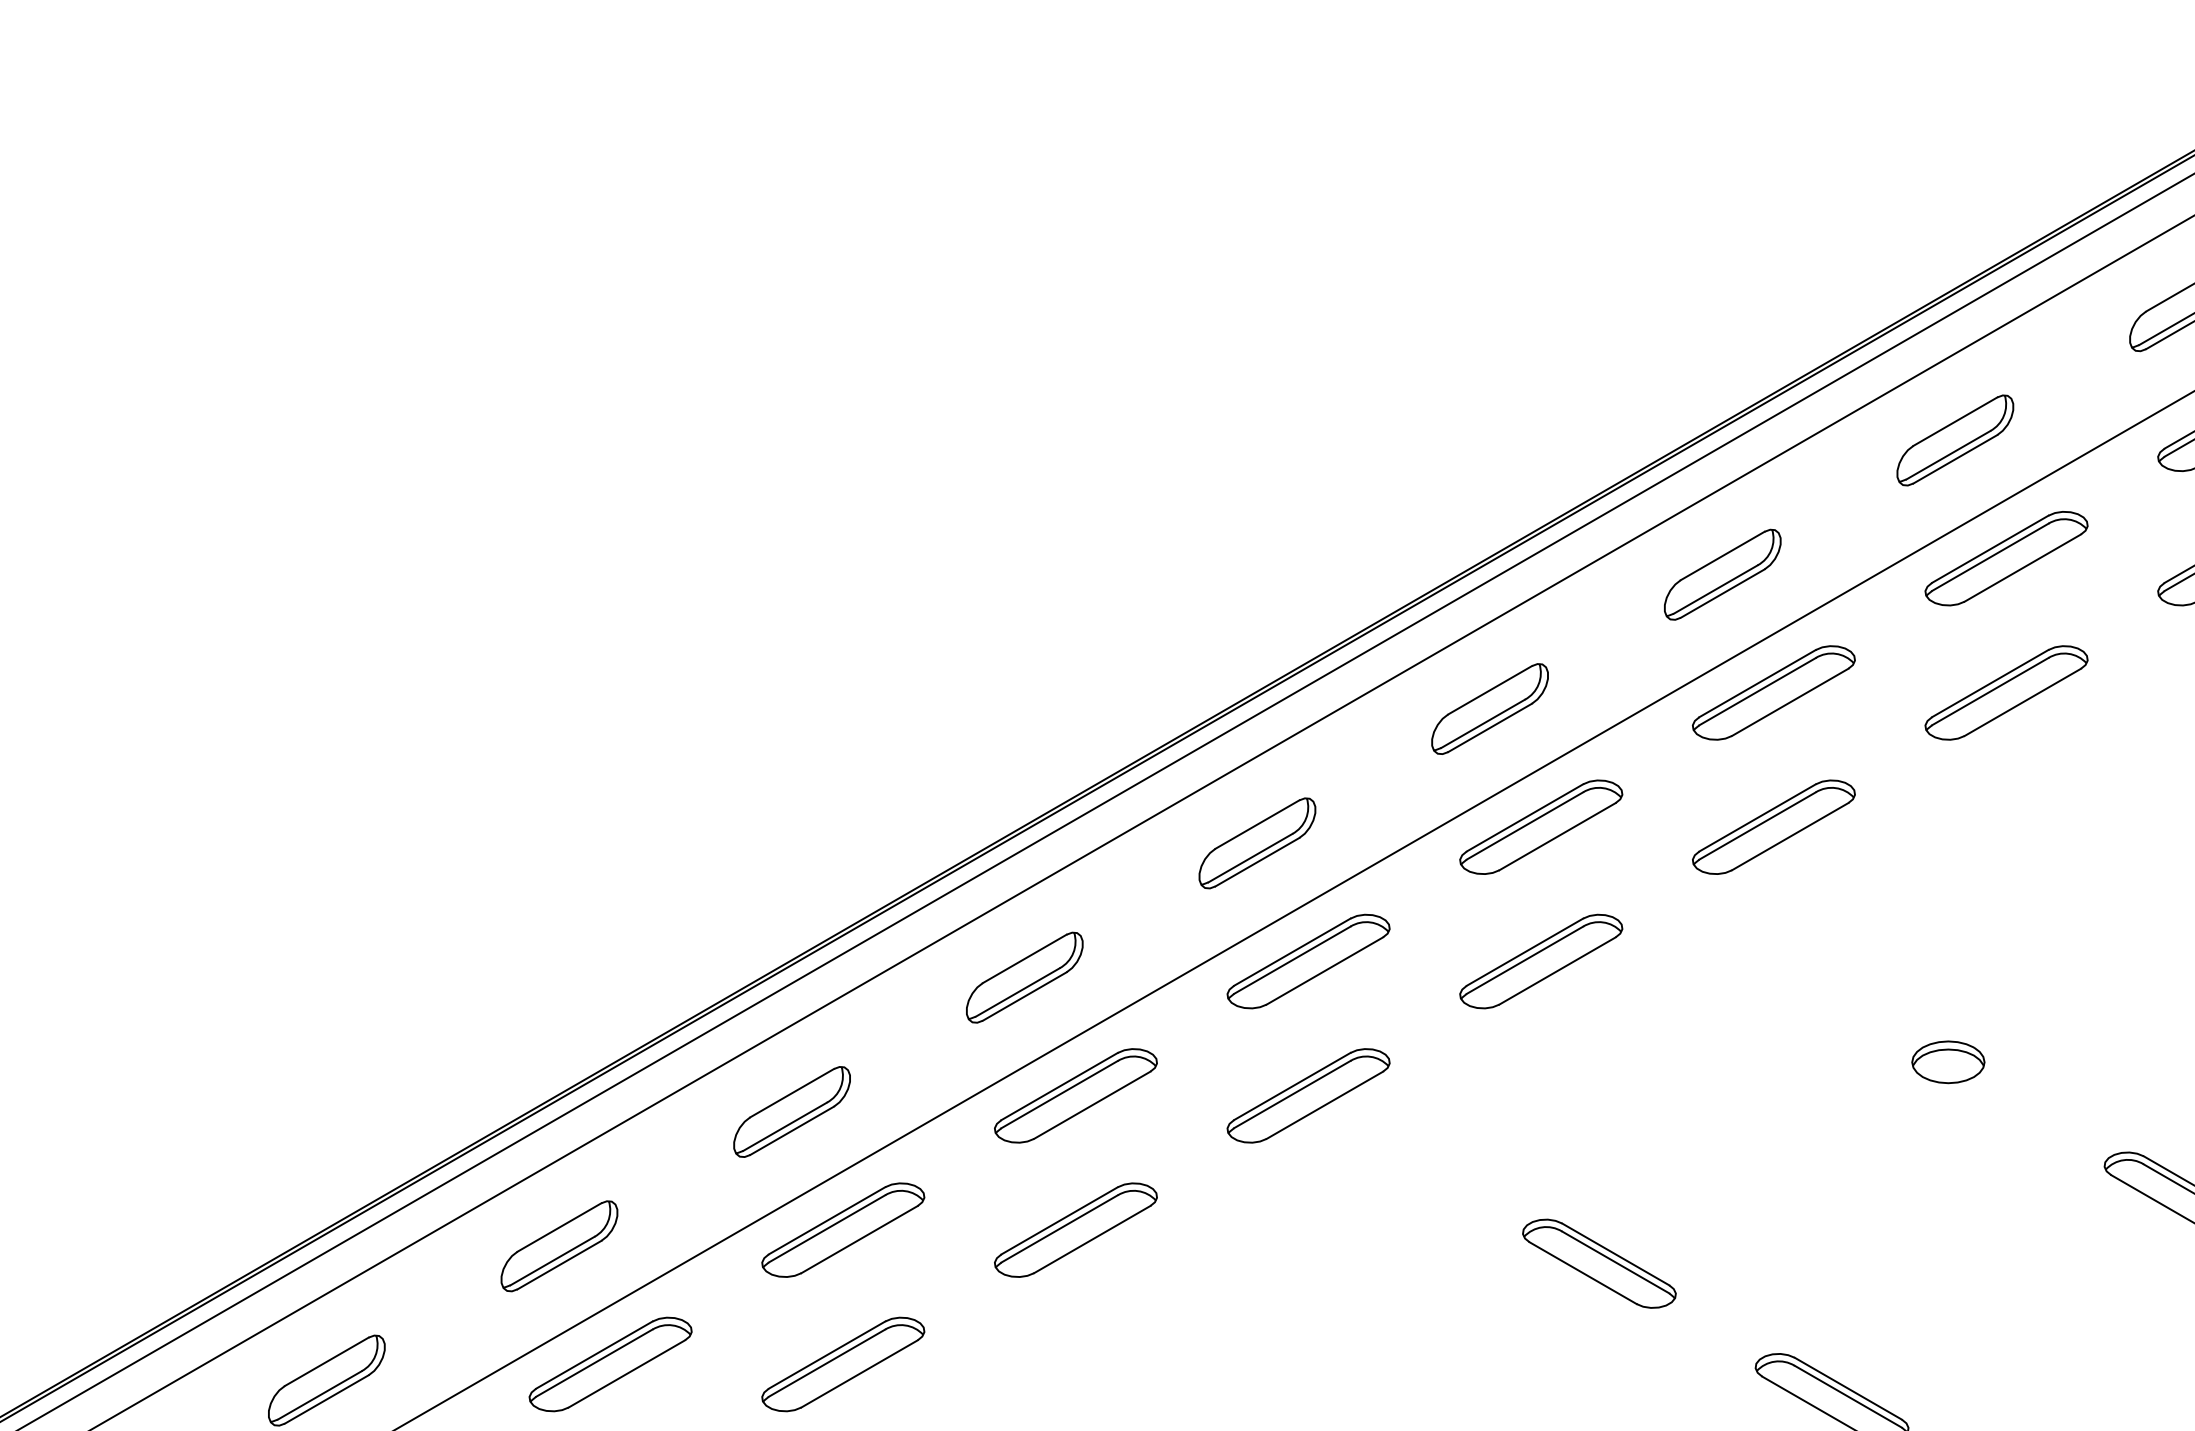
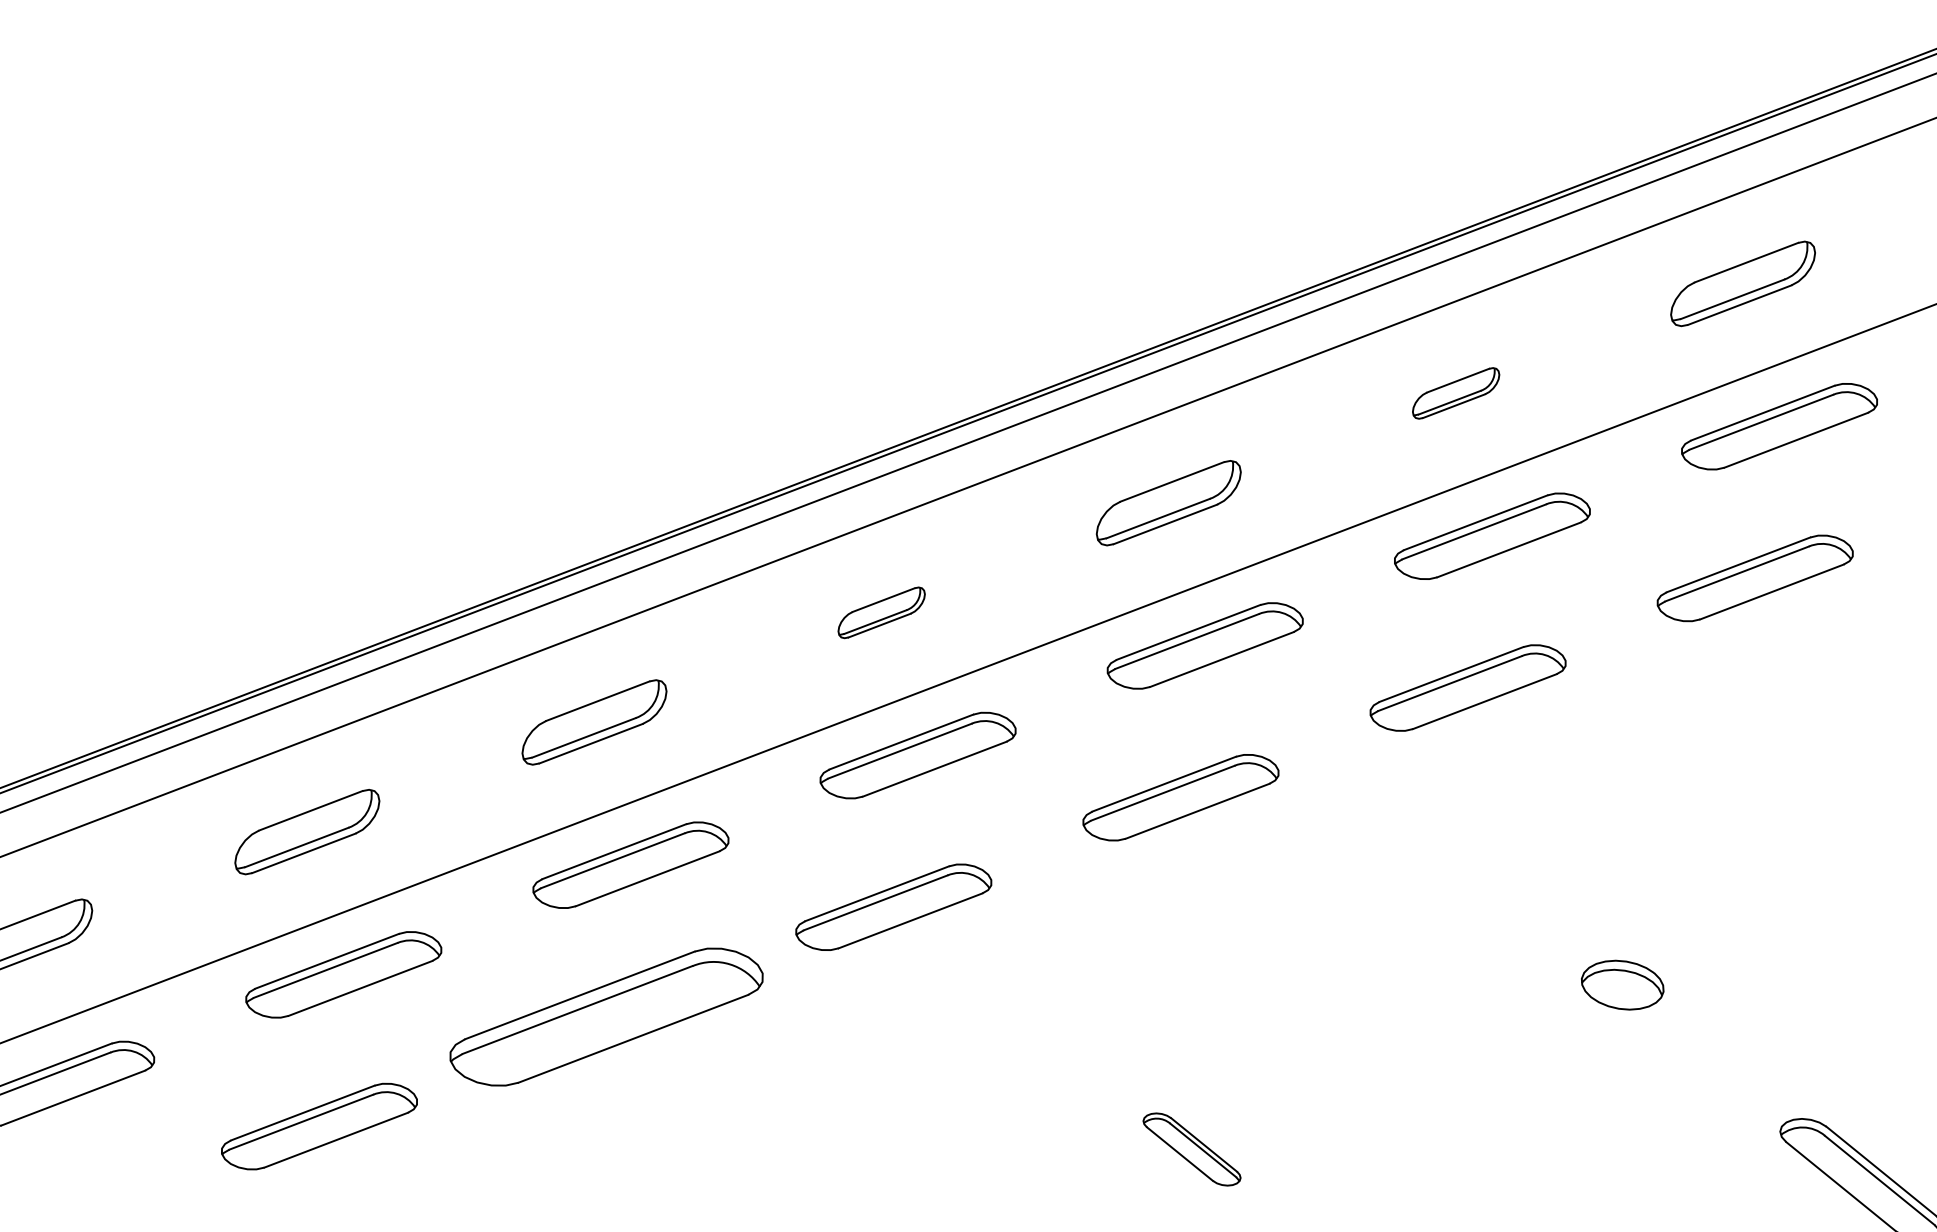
part: (1722, 574) -> (1455, 393), size x0.6
part: (1257, 843) -> (881, 612), size x0.6
part: (1075, 1229) -> (606, 1016), size x1.6
part: (1599, 1263) -> (1192, 1149), size x0.6

